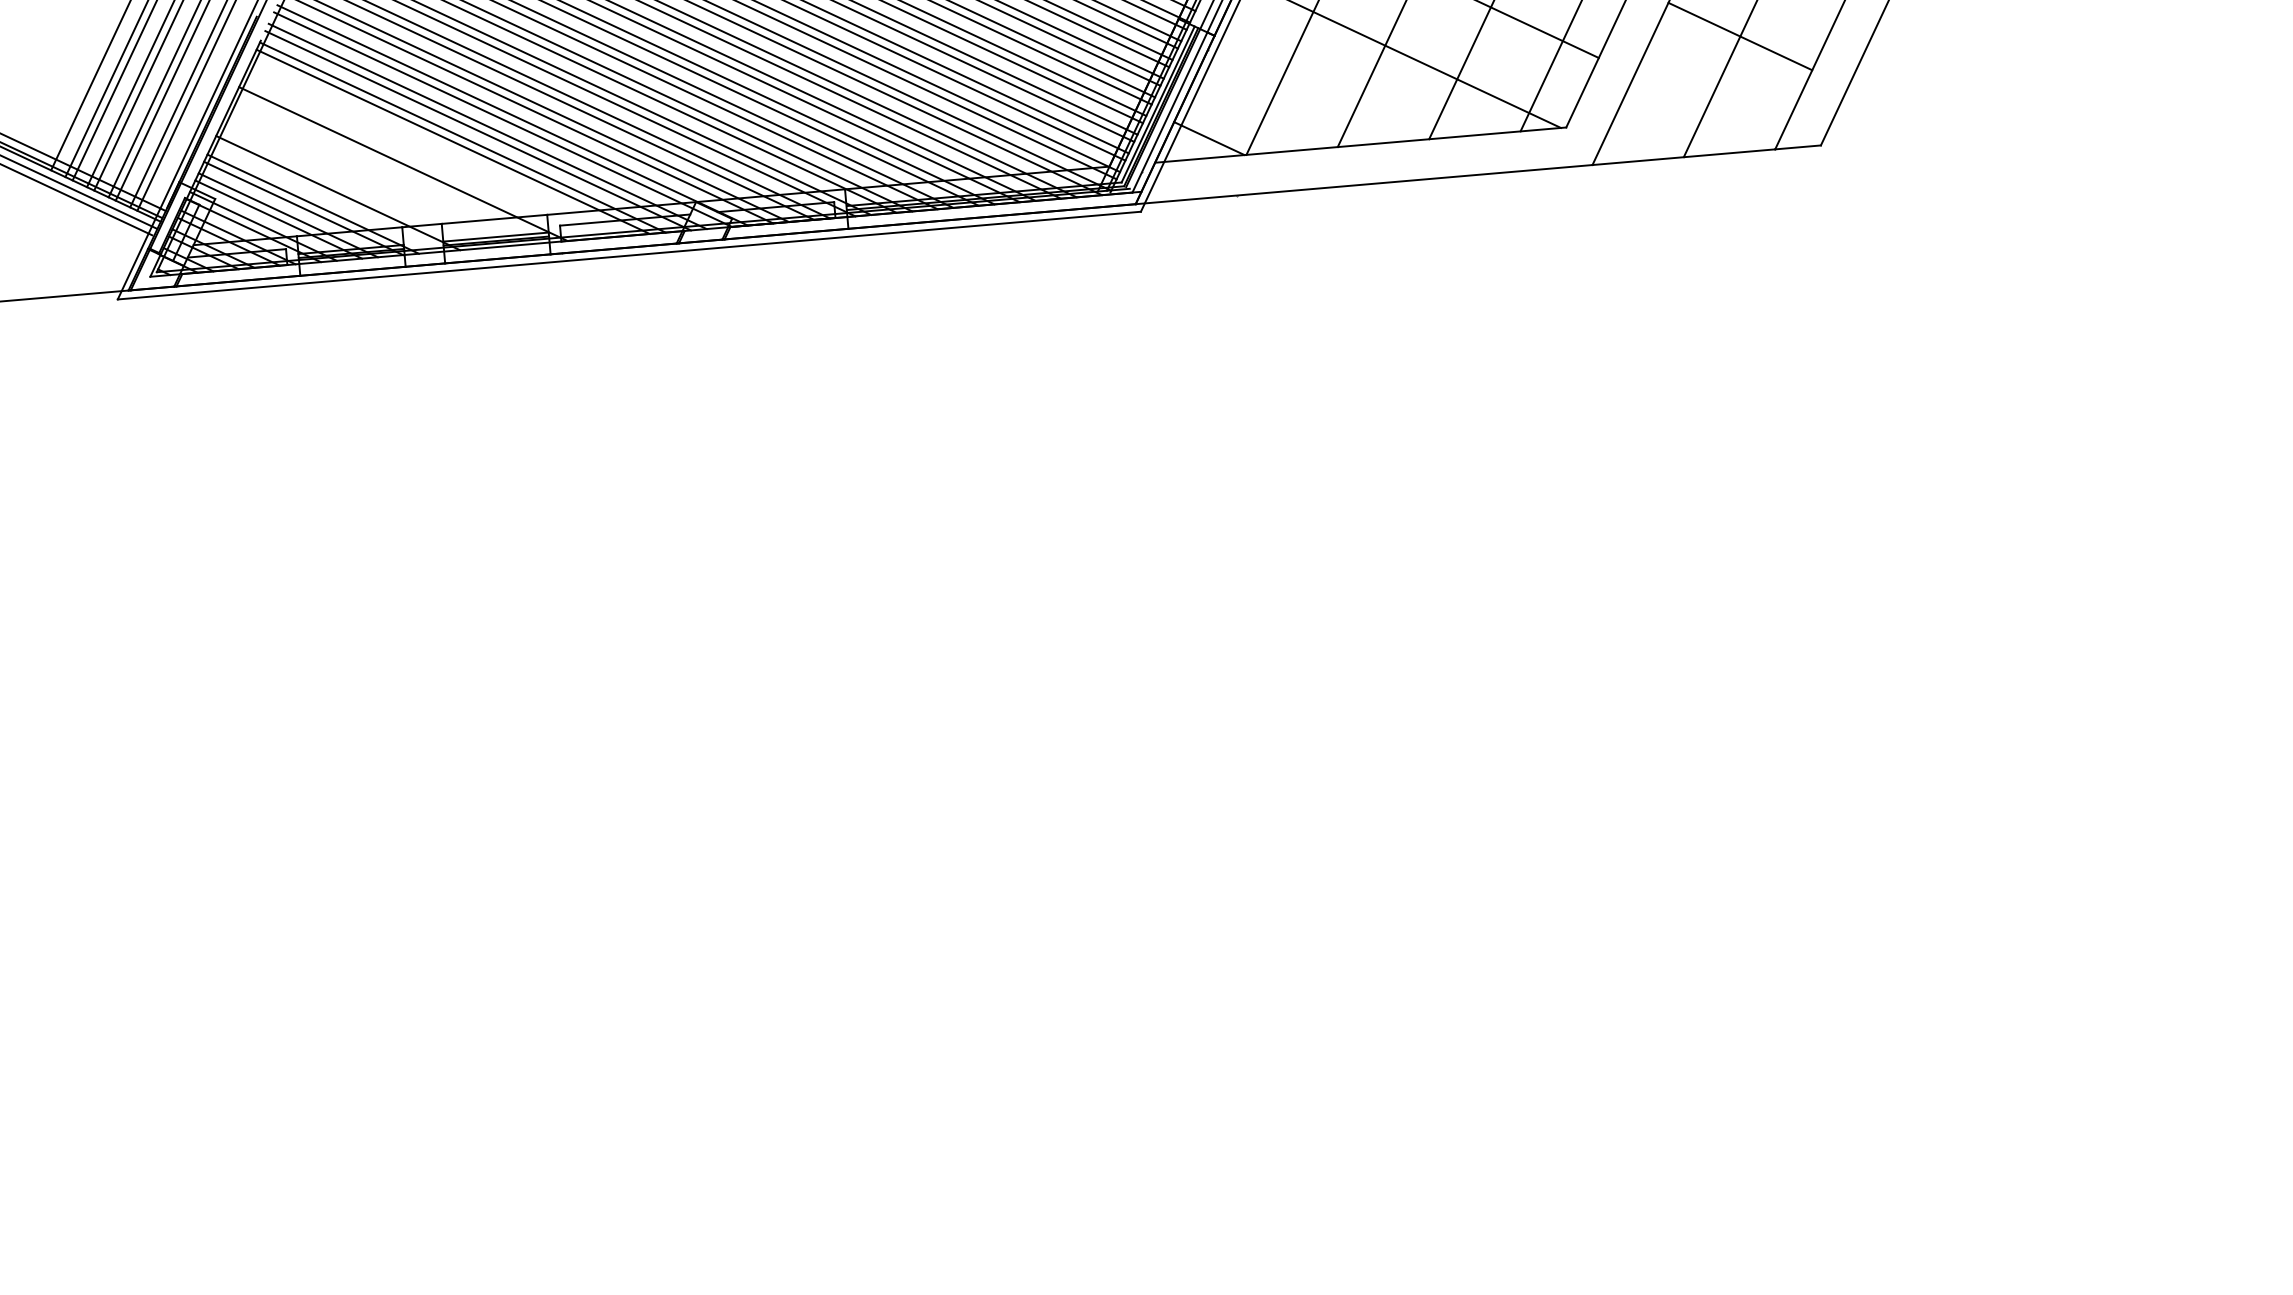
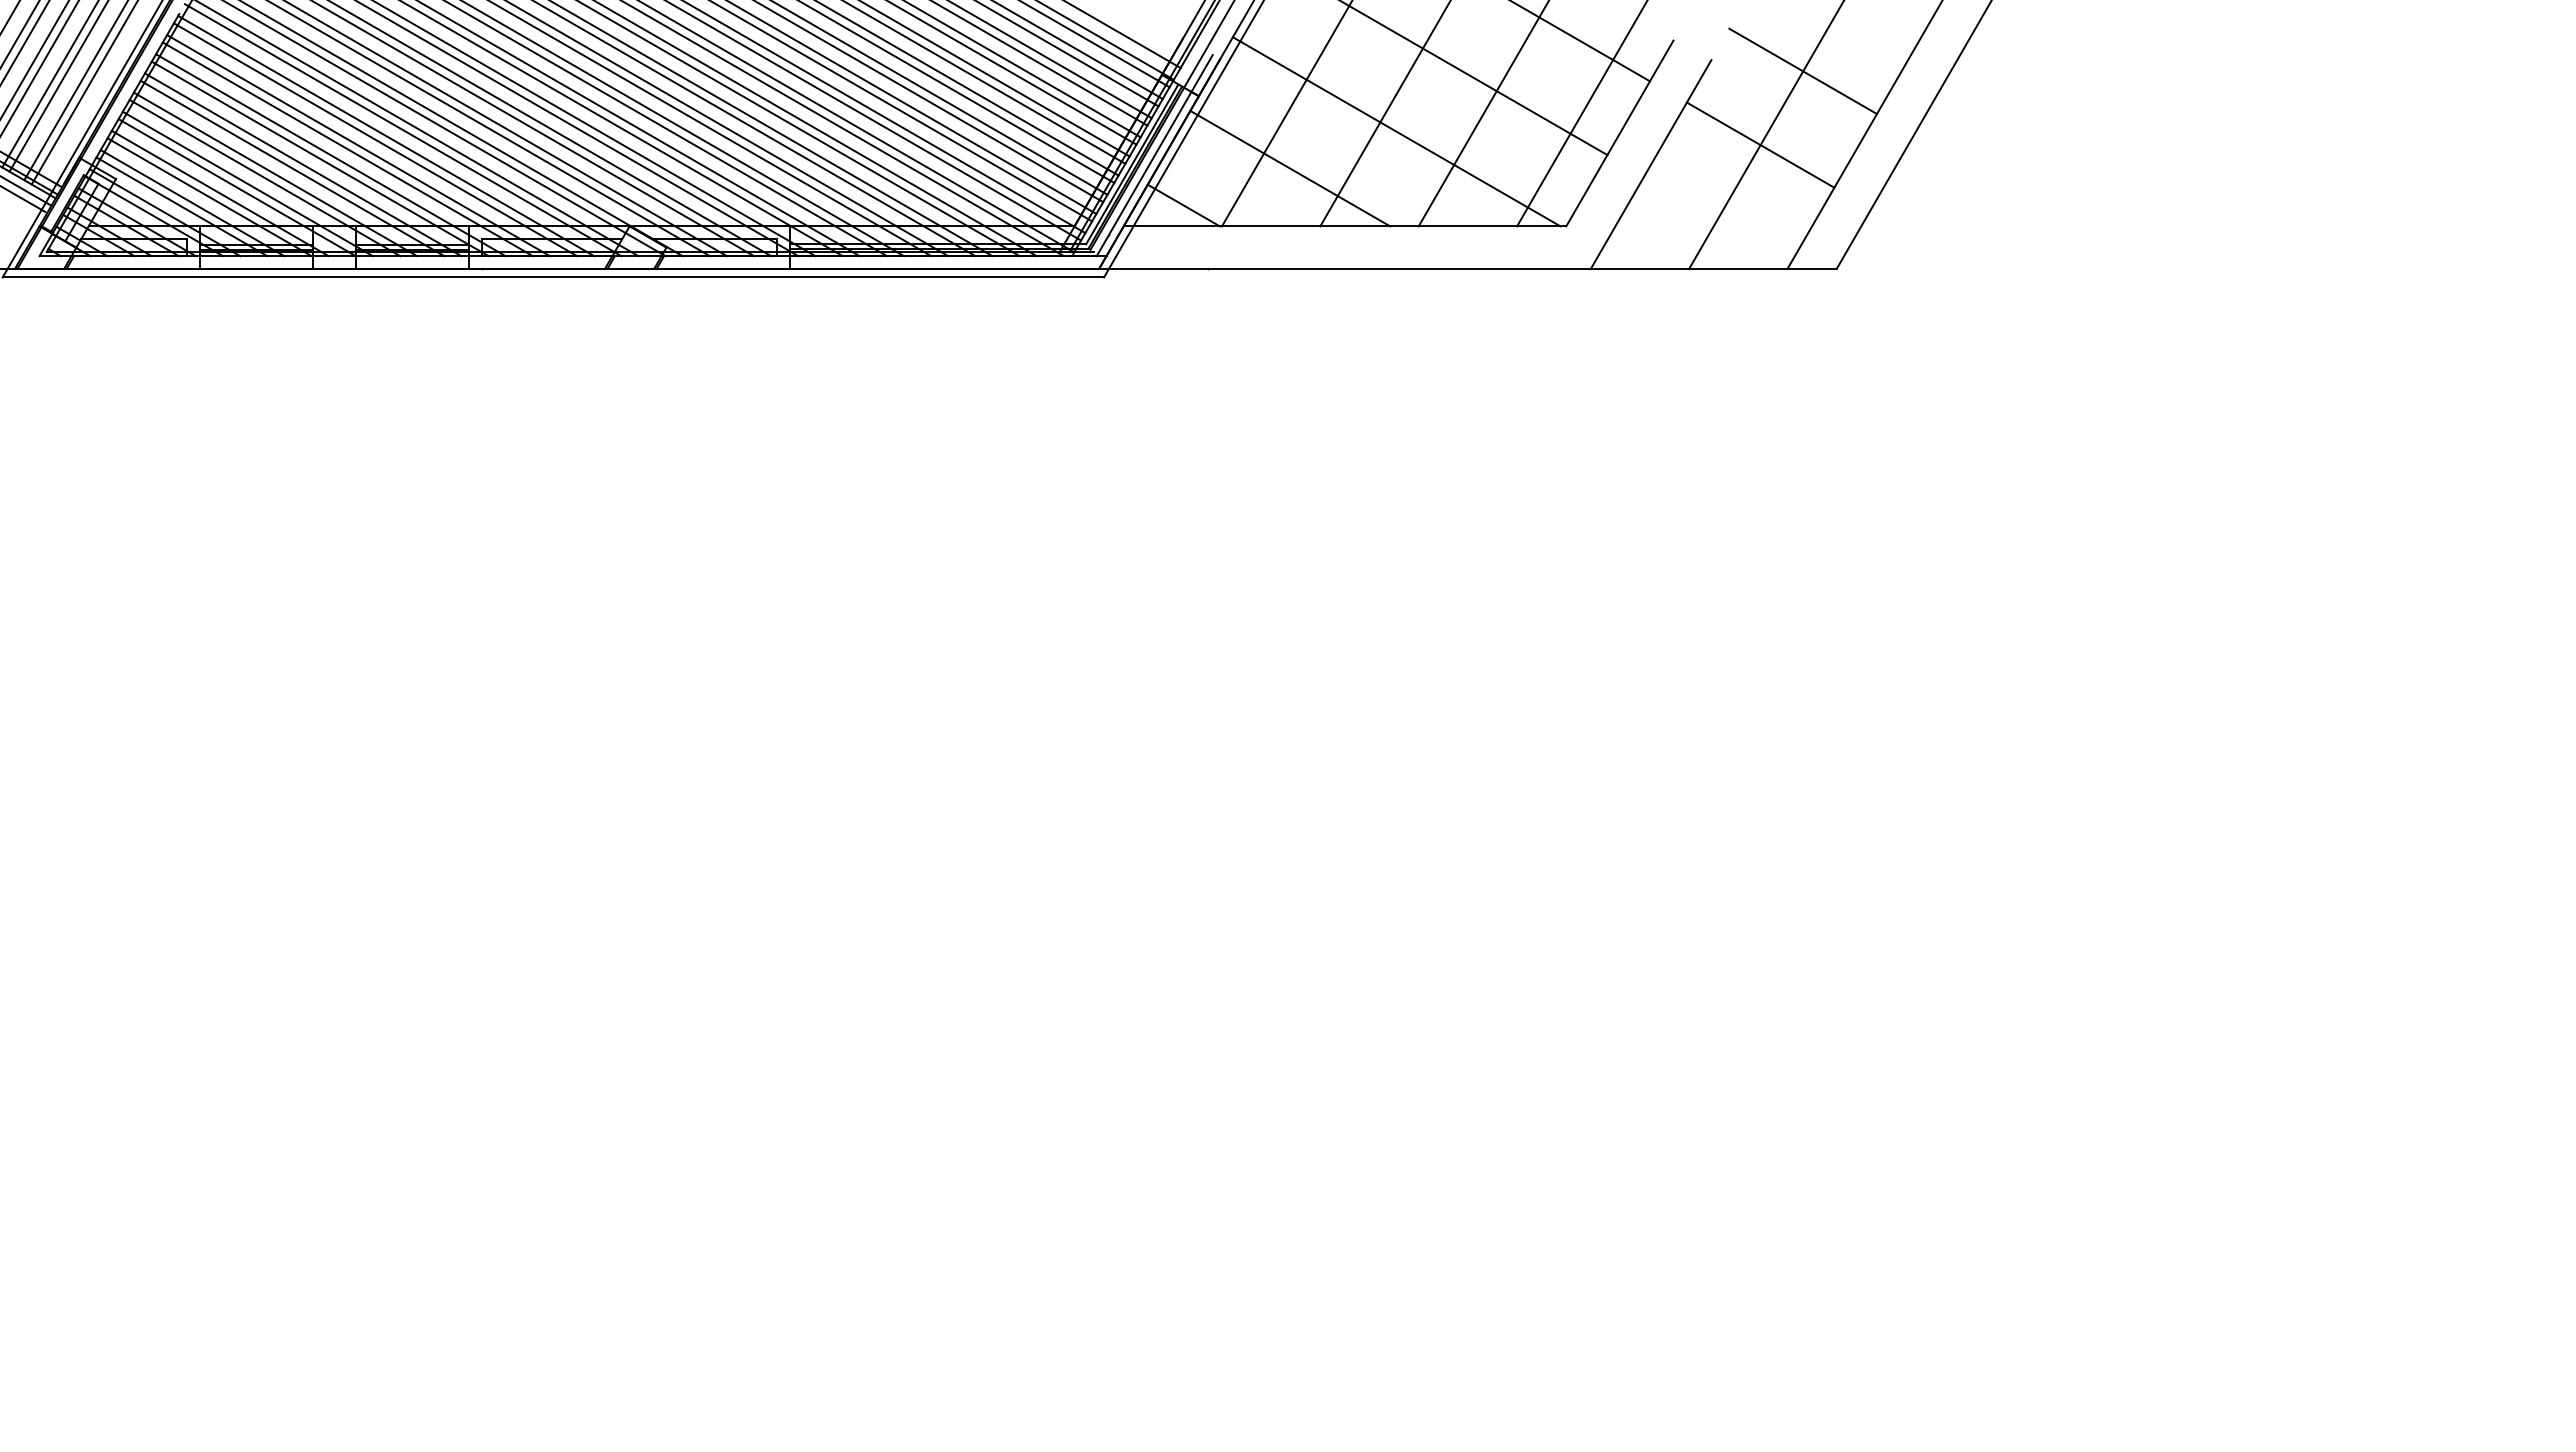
line: (1305, 95) -> (1290, 168), added
line: (437, 148) -> (358, 145), added
line: (427, 153) -> (347, 149), added
line: (412, 160) -> (330, 155), added
line: (388, 170) -> (303, 164), added
line: (378, 175) -> (292, 168), added
line: (363, 182) -> (275, 174), added
line: (353, 185) -> (264, 177), added
line: (327, 197) -> (236, 187), added

